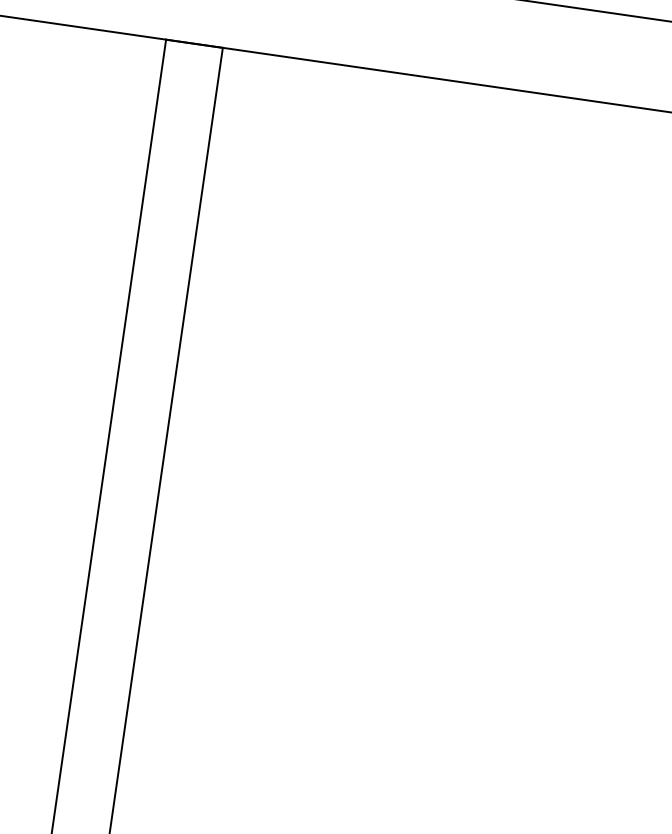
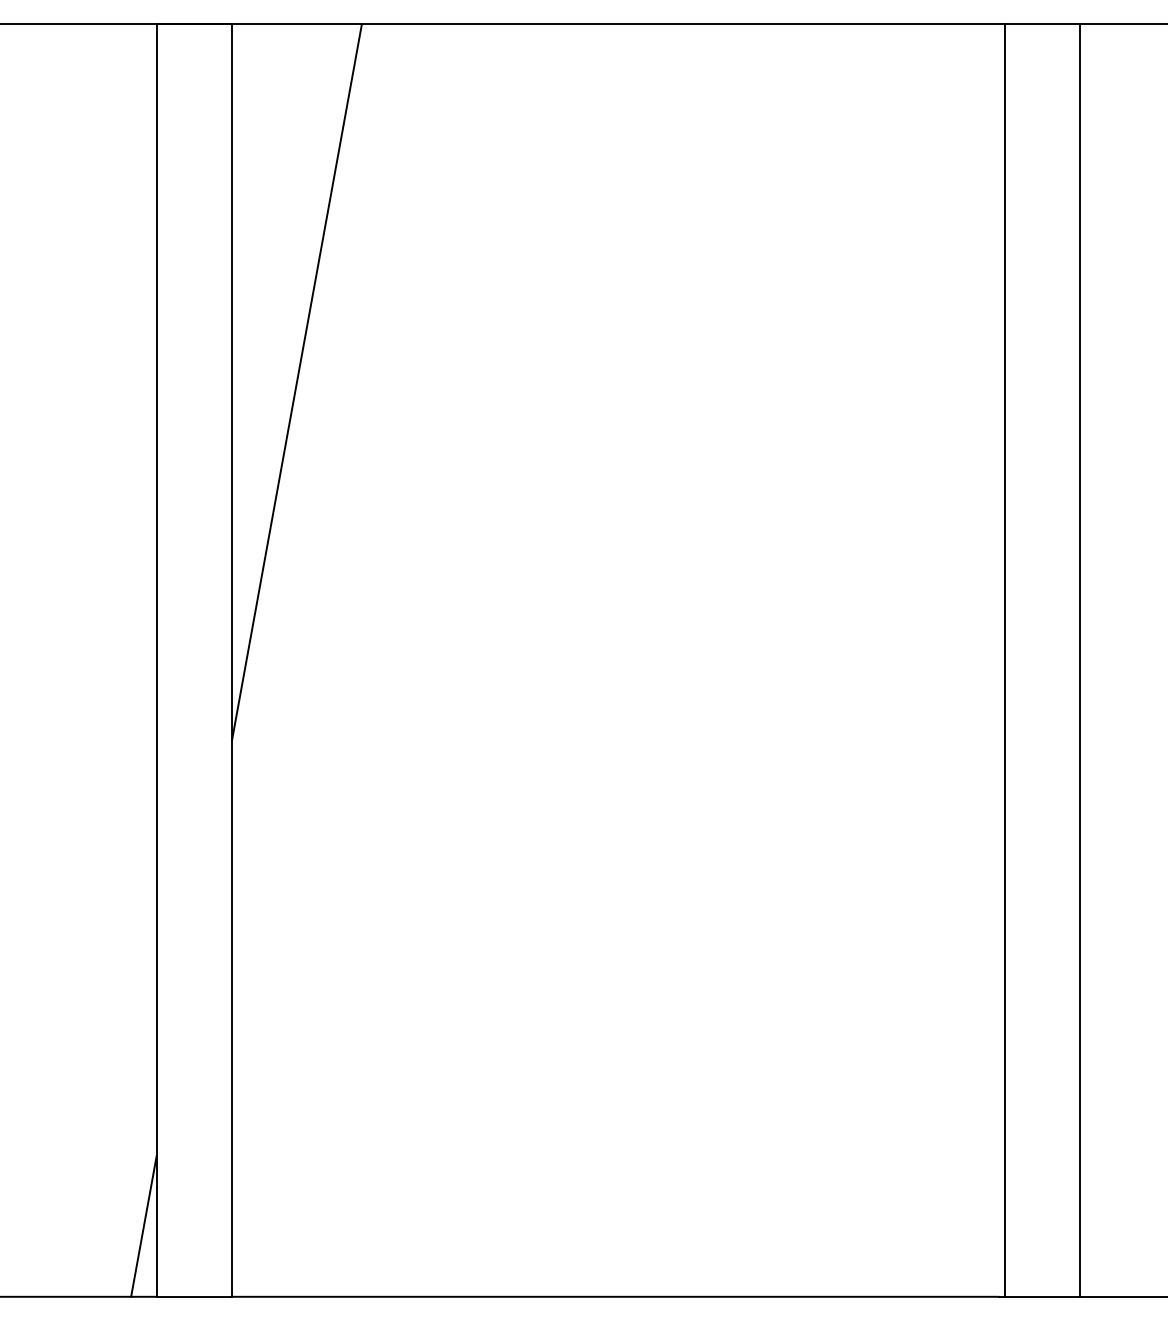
line: (232, 323) -> (296, 381), added

